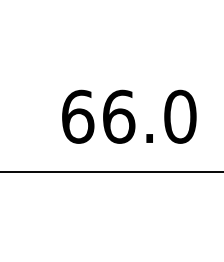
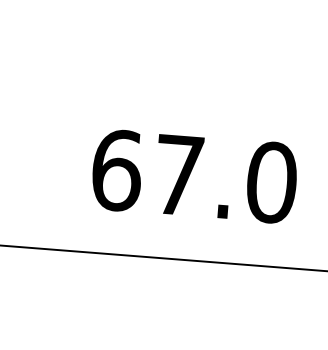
text: (119, 116) -> (179, 174), 66.0 -> 67.0

